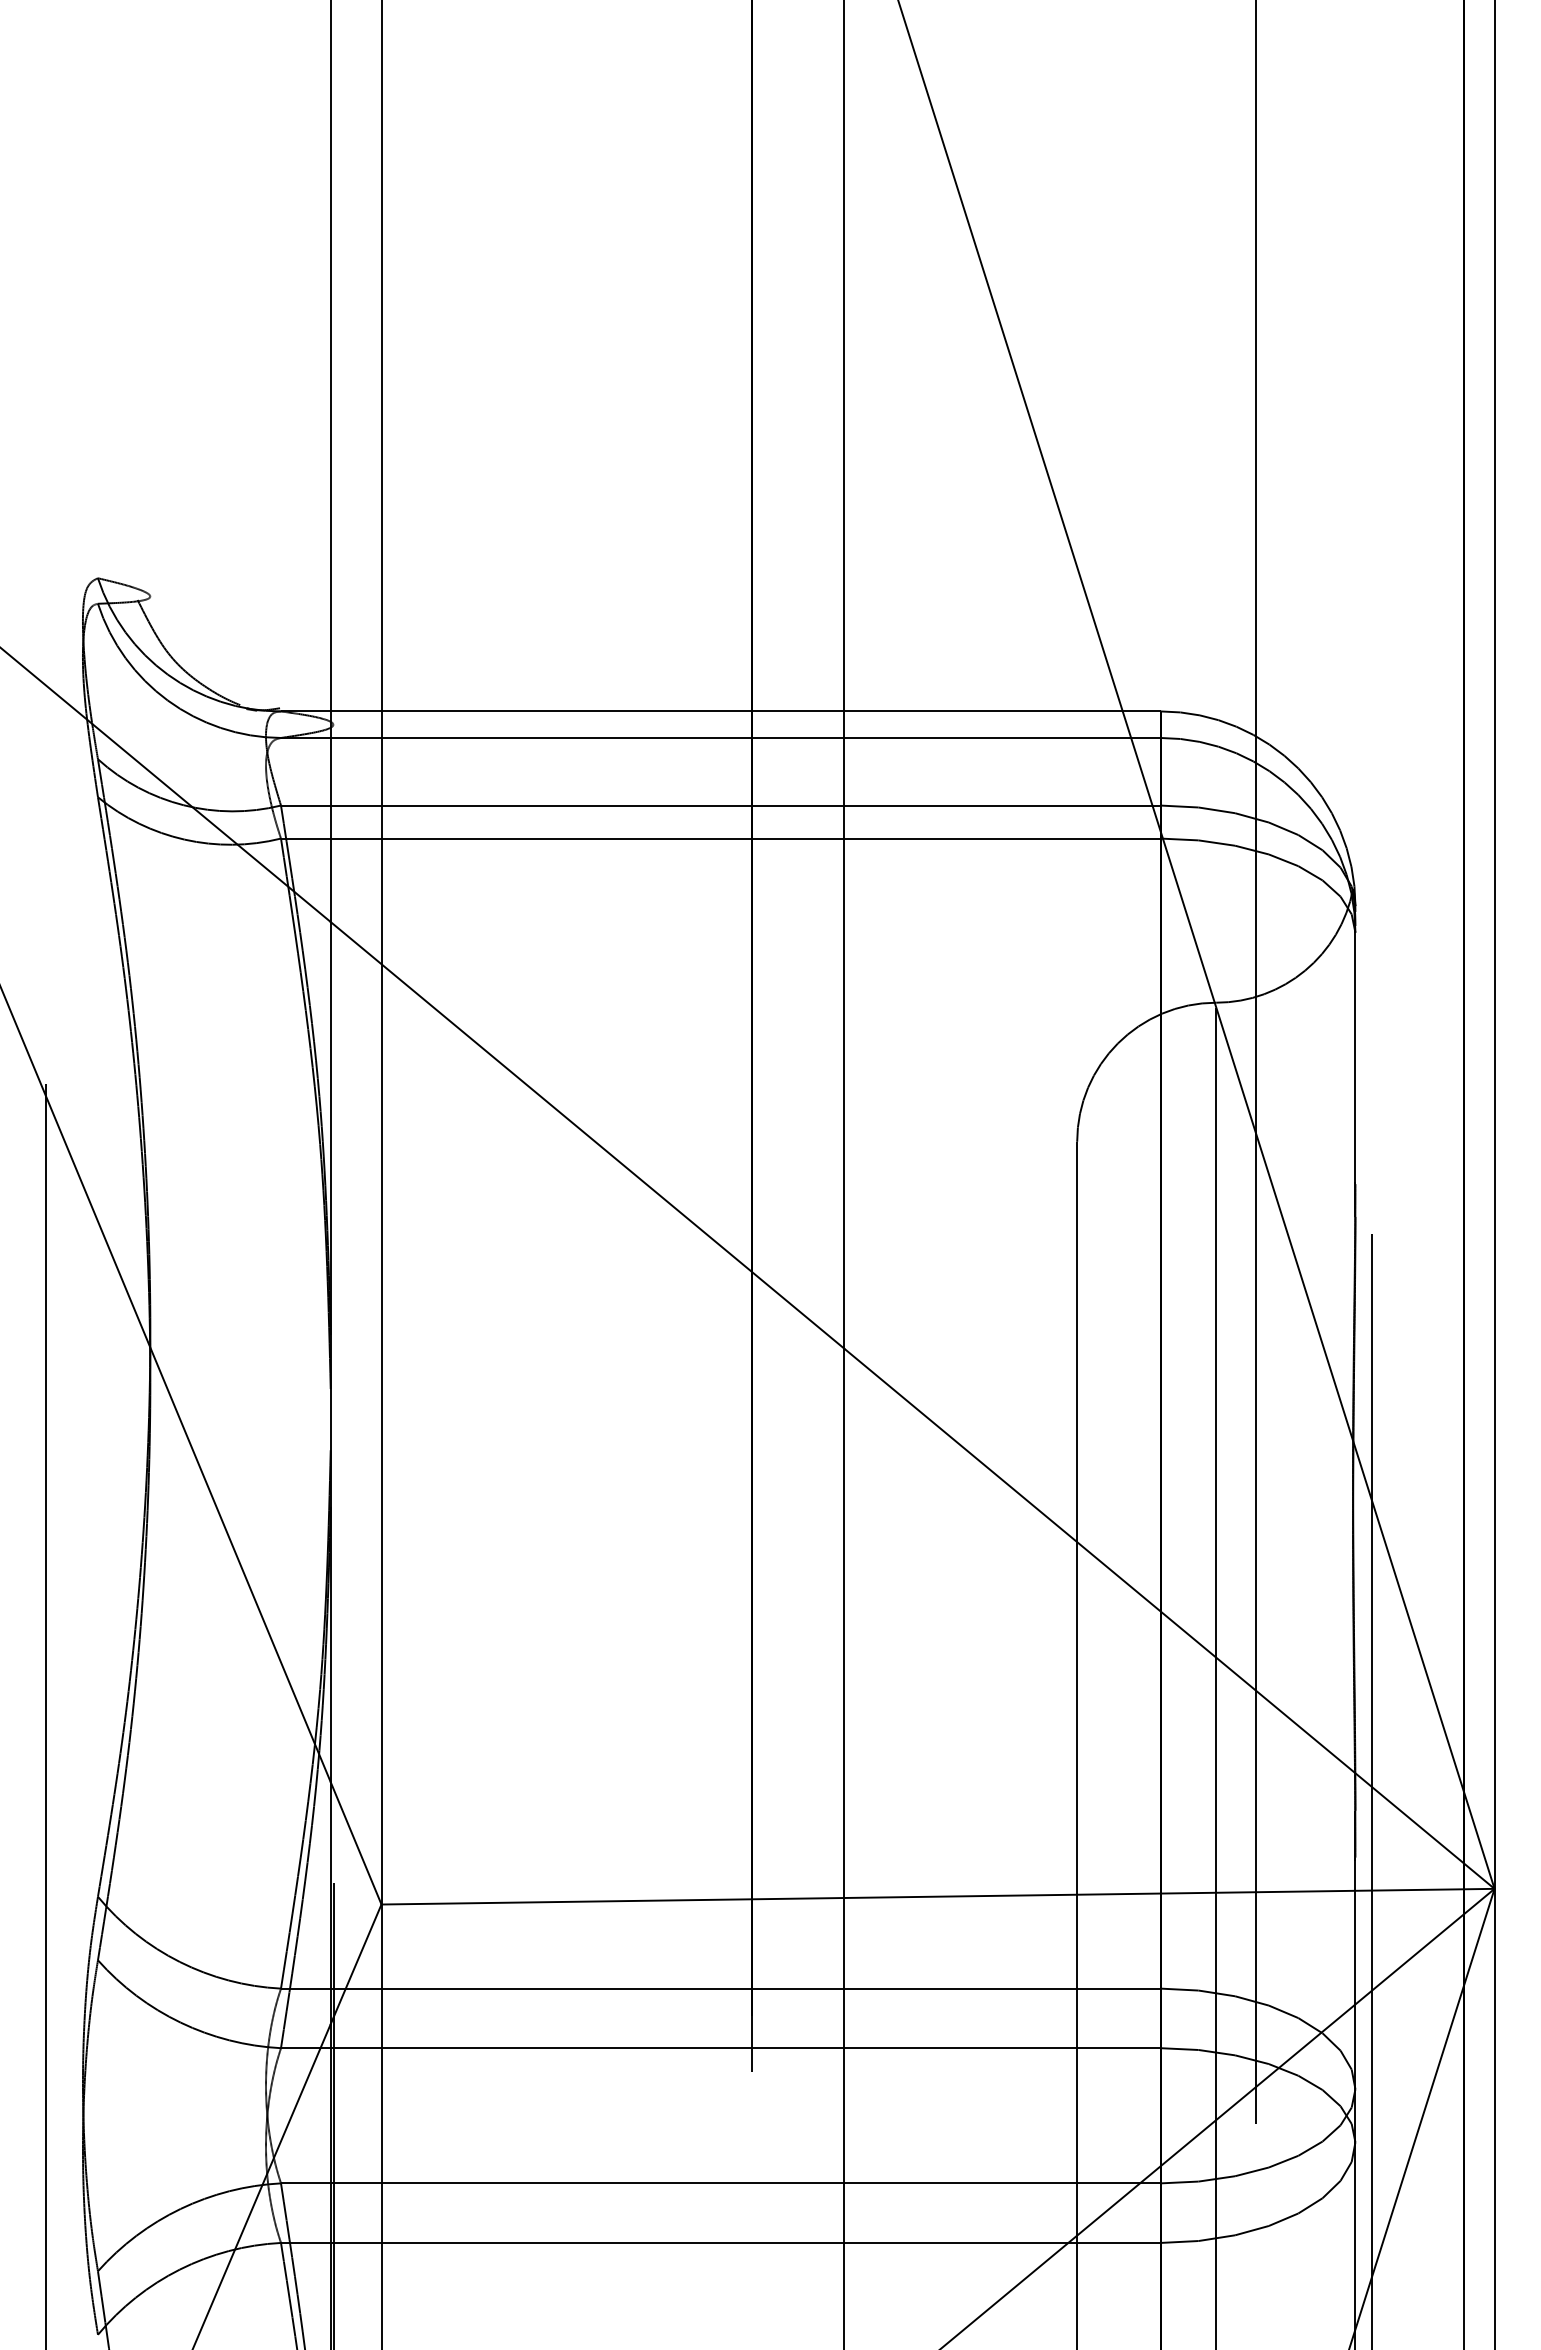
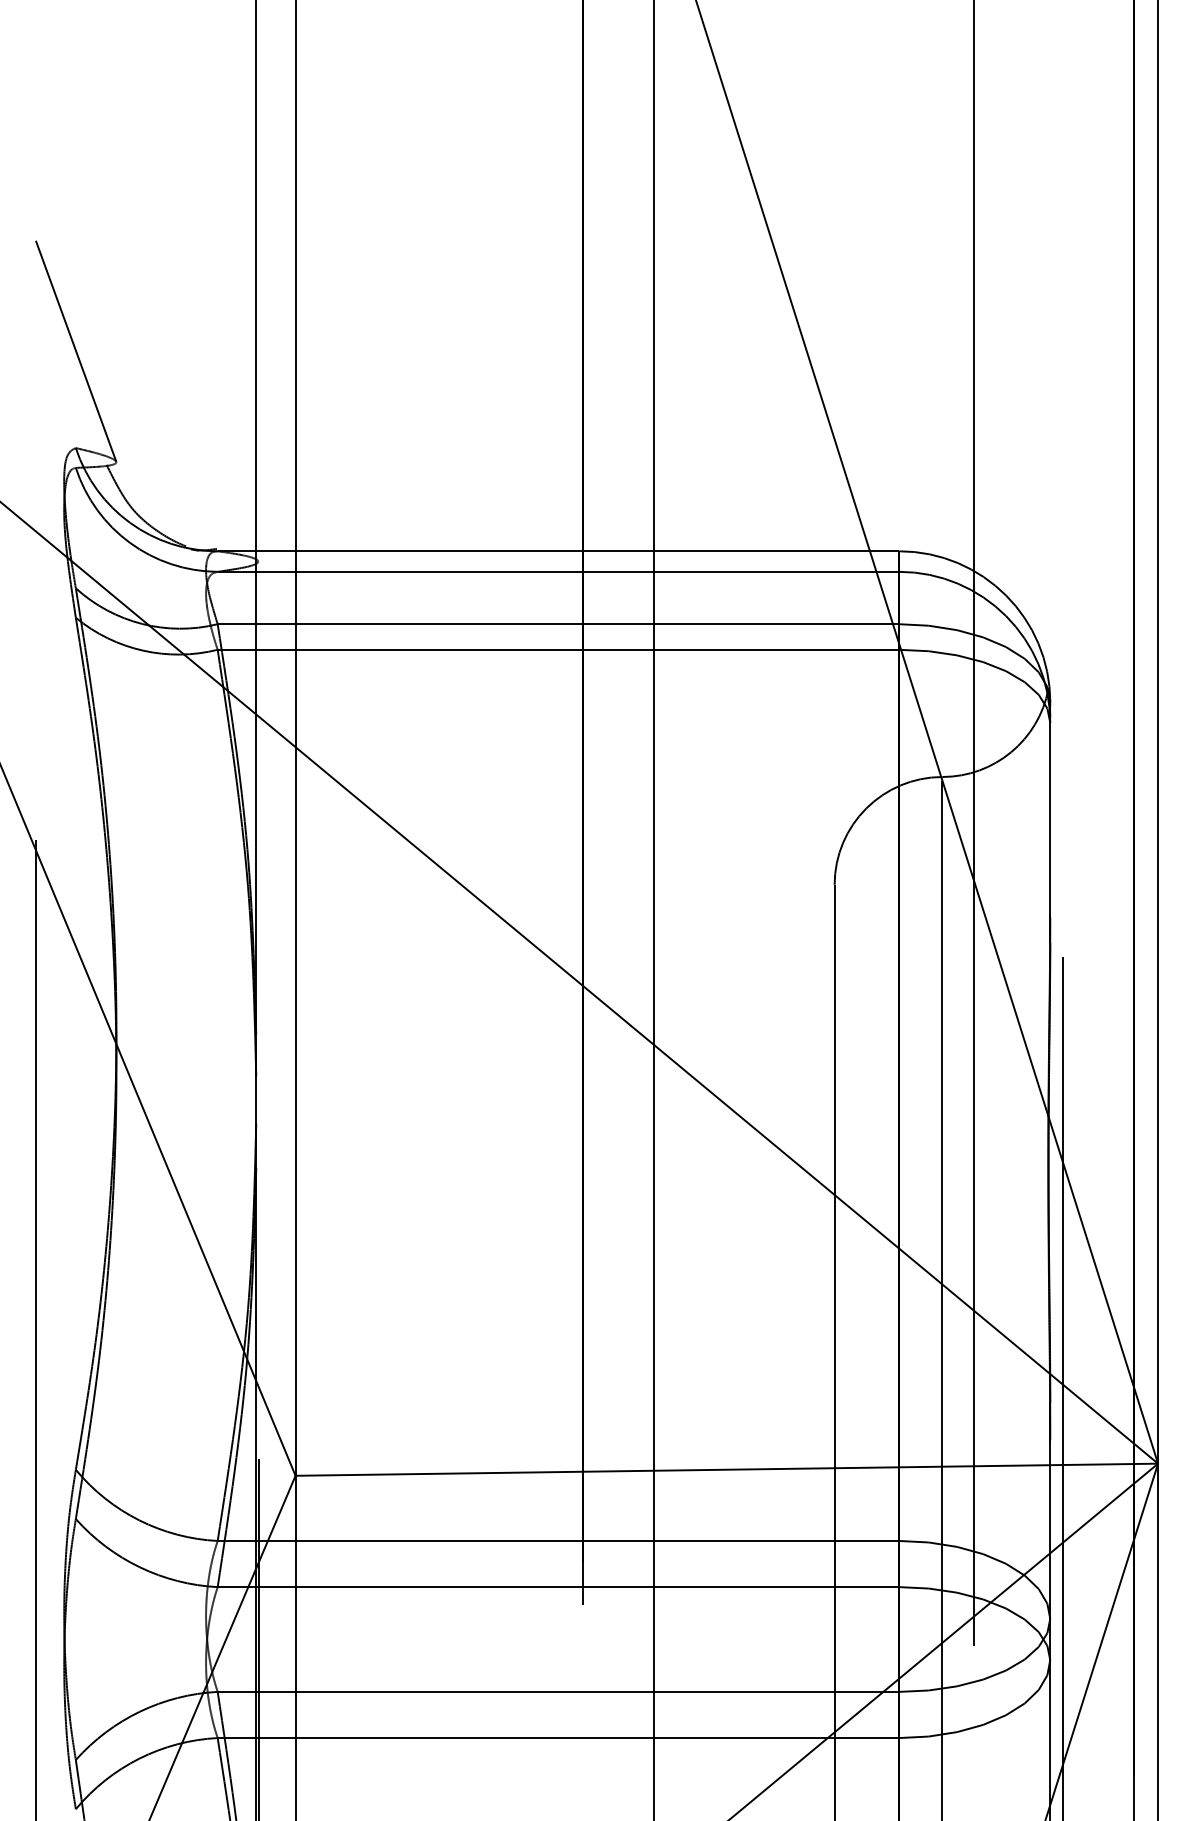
line: (98, 452) -> (76, 350), added

